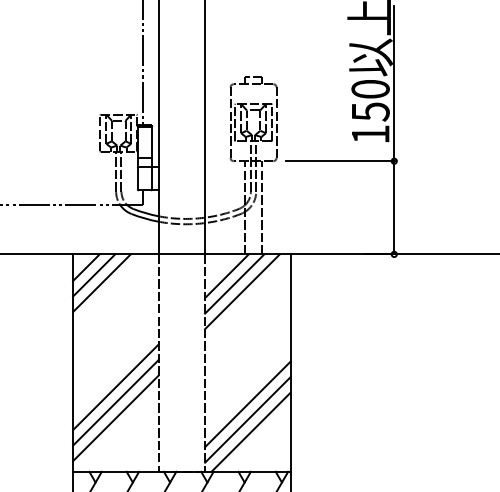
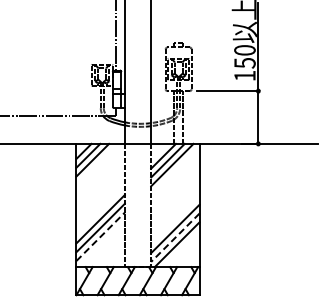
line: (115, 417) -> (100, 236), solid -> dashed
line: (247, 421) -> (175, 238), solid -> dashed

